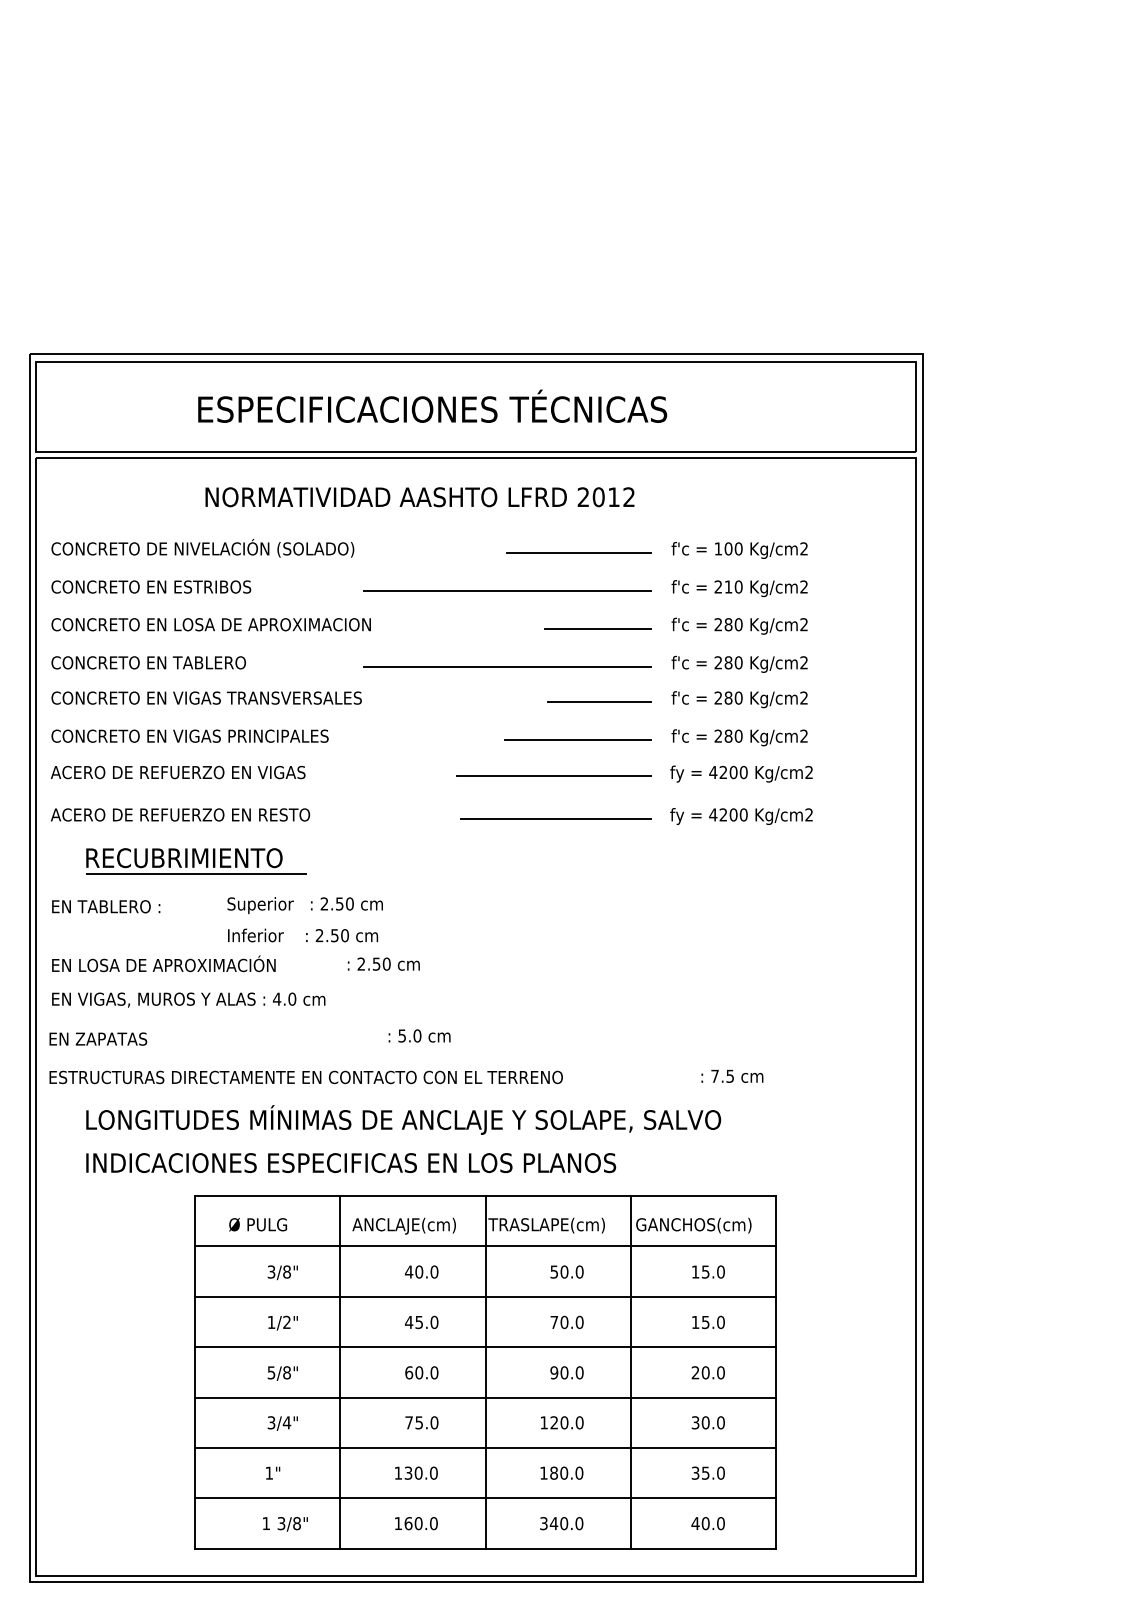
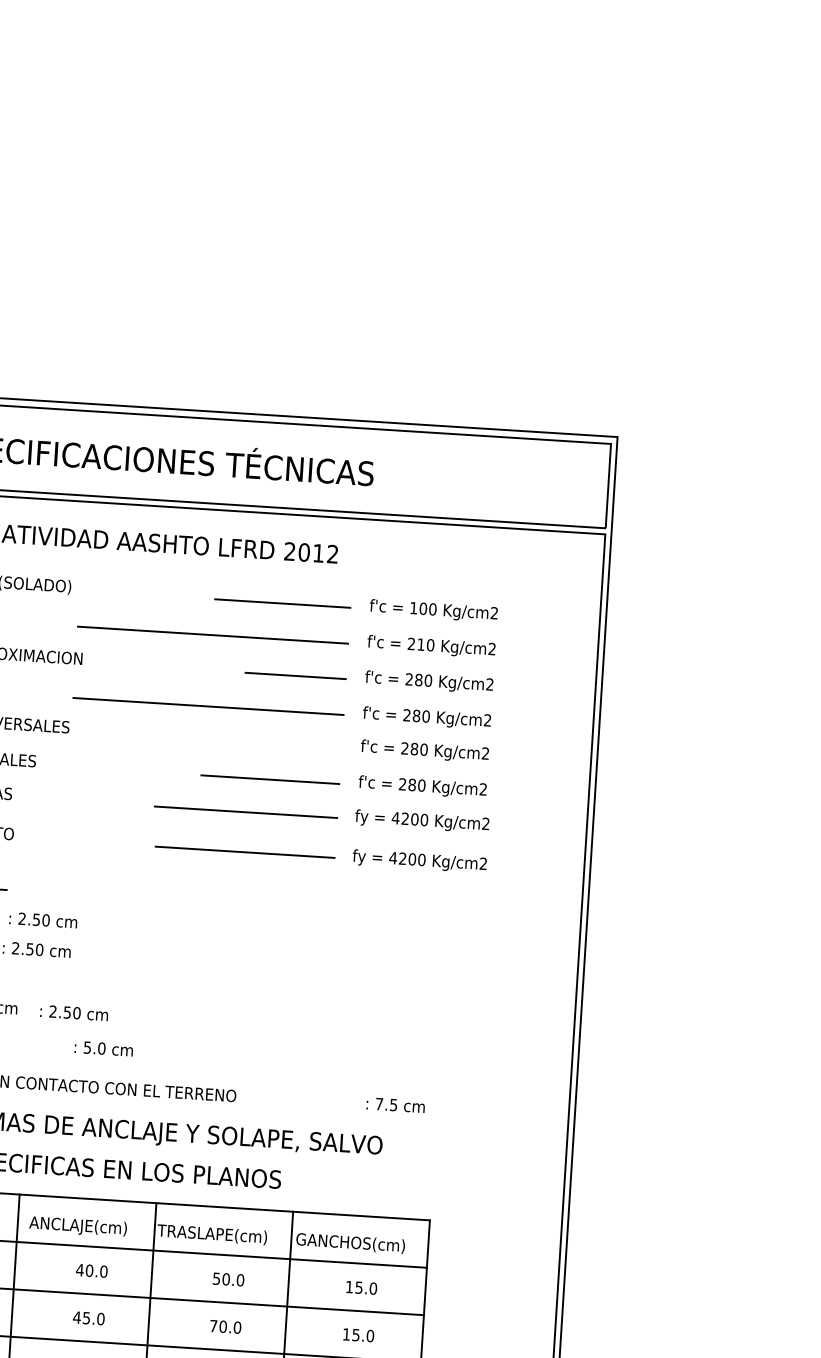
line: (599, 701) -> (292, 744), removed
text: (383, 963) -> (73, 1012), moved

